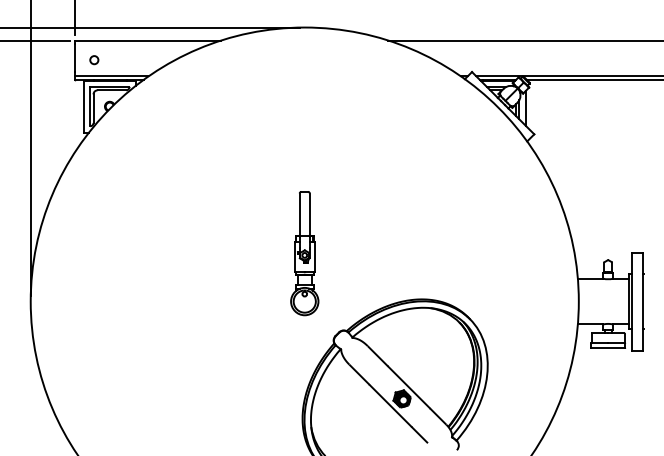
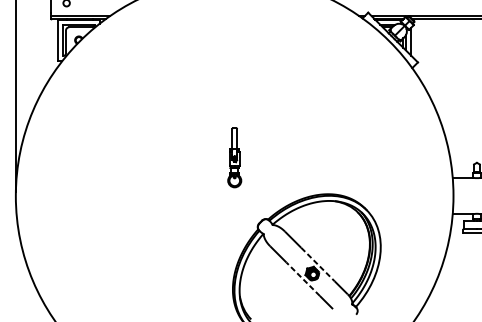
part: (304, 253) -> (234, 157), size x0.6
line: (409, 387) -> (318, 264), solid -> dashed
line: (390, 405) -> (303, 278), solid -> dashed

